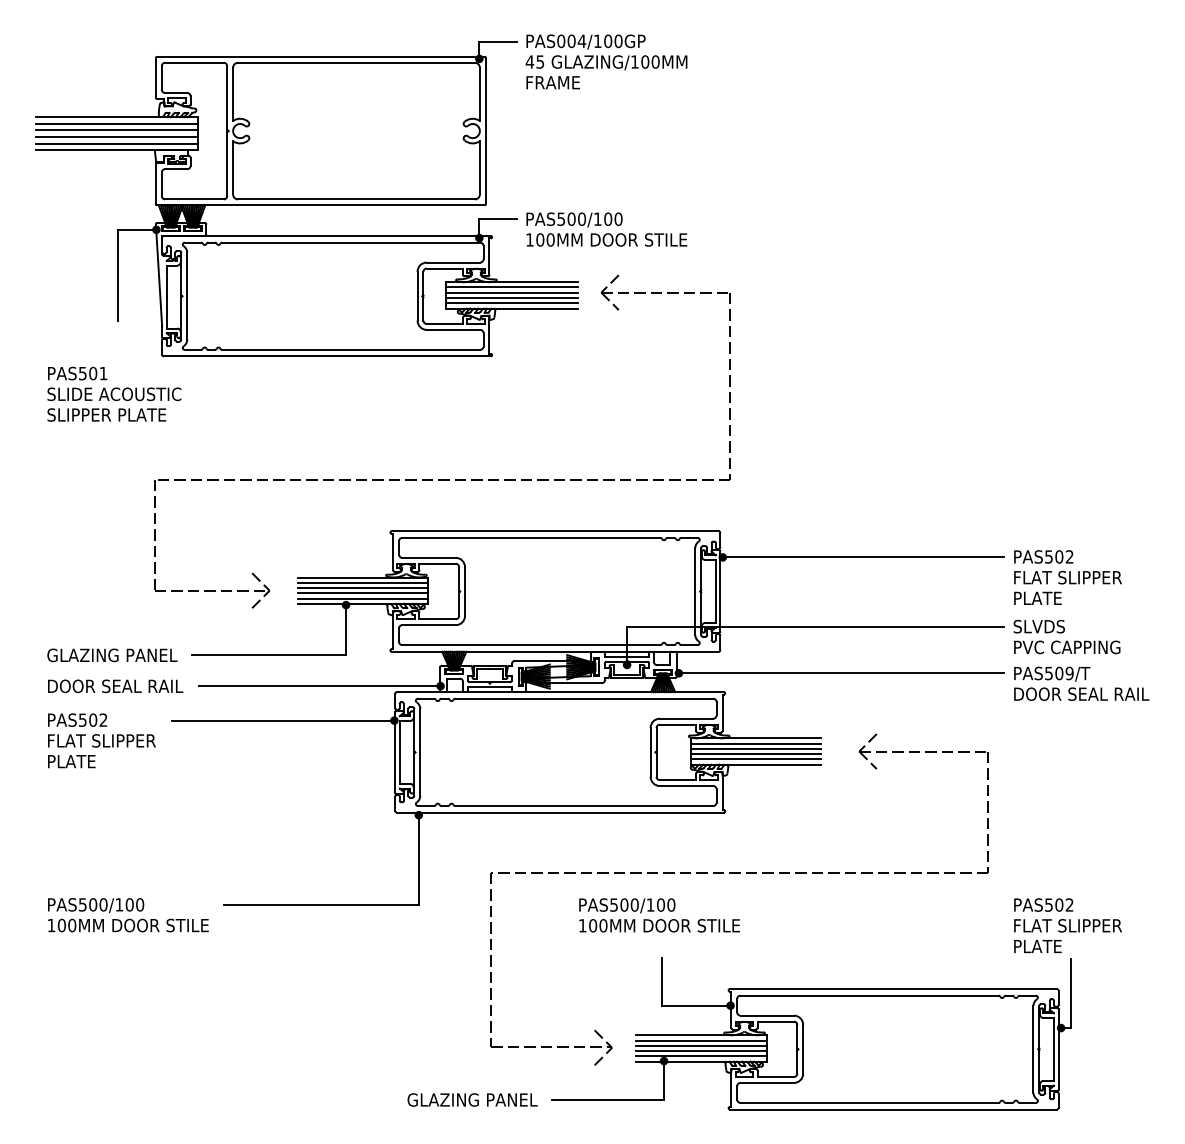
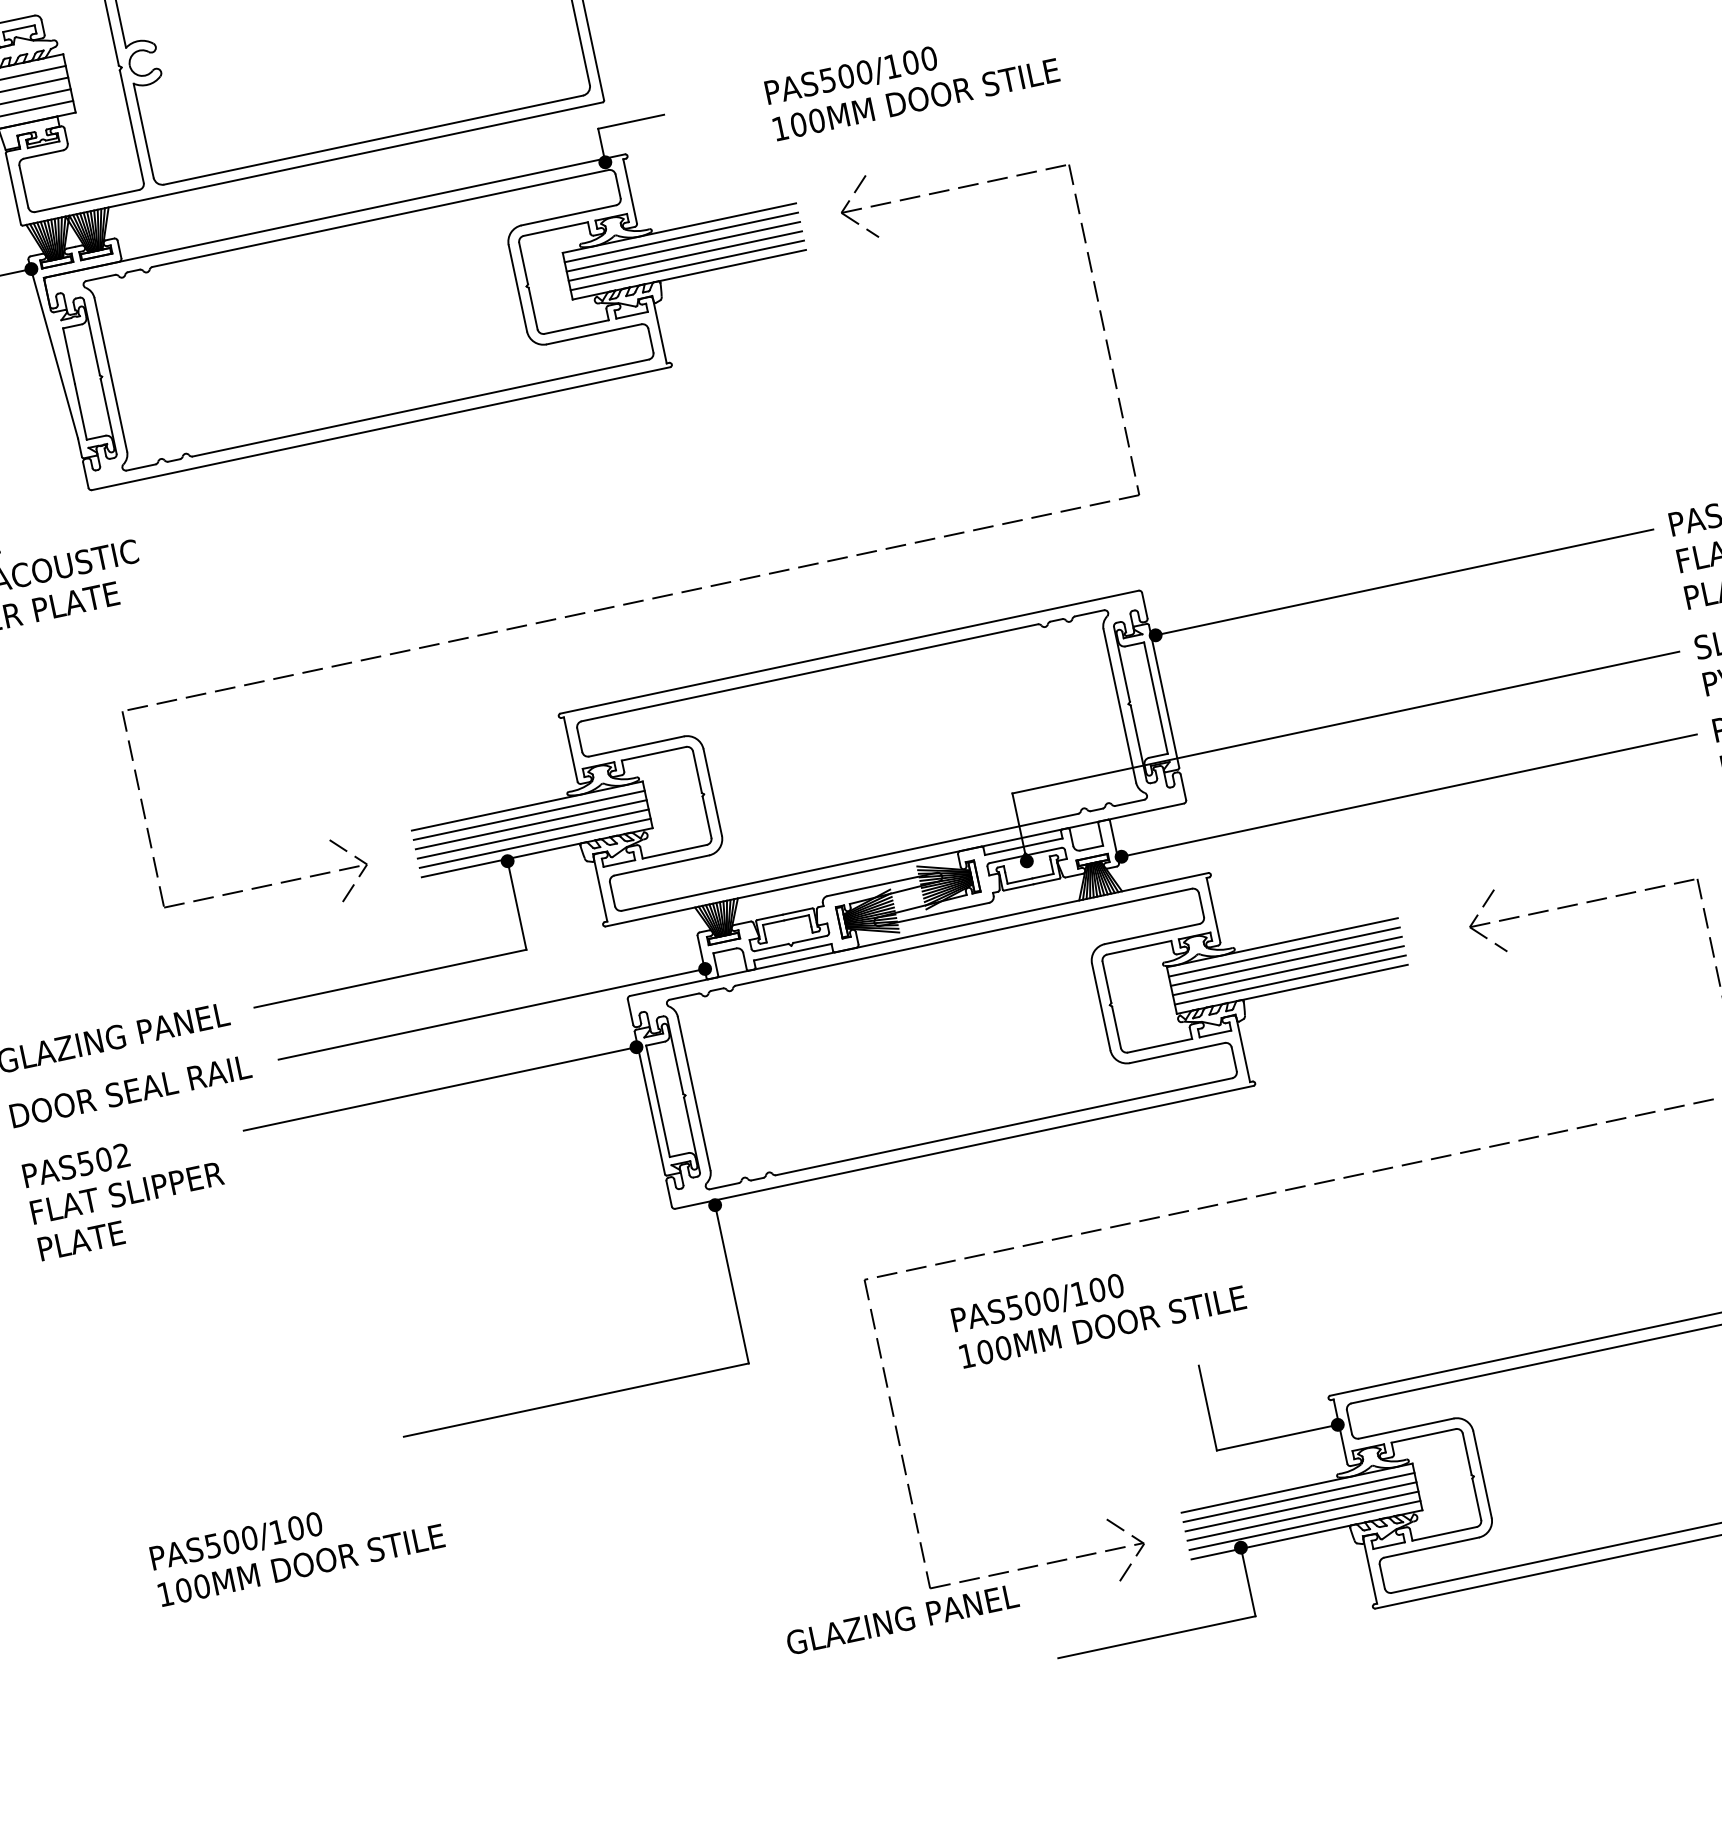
text: (606, 229) -> (911, 81), moved
text: (128, 915) -> (297, 1547), moved
text: (659, 915) -> (1098, 1308), moved
text: (472, 1099) -> (902, 1618), moved

